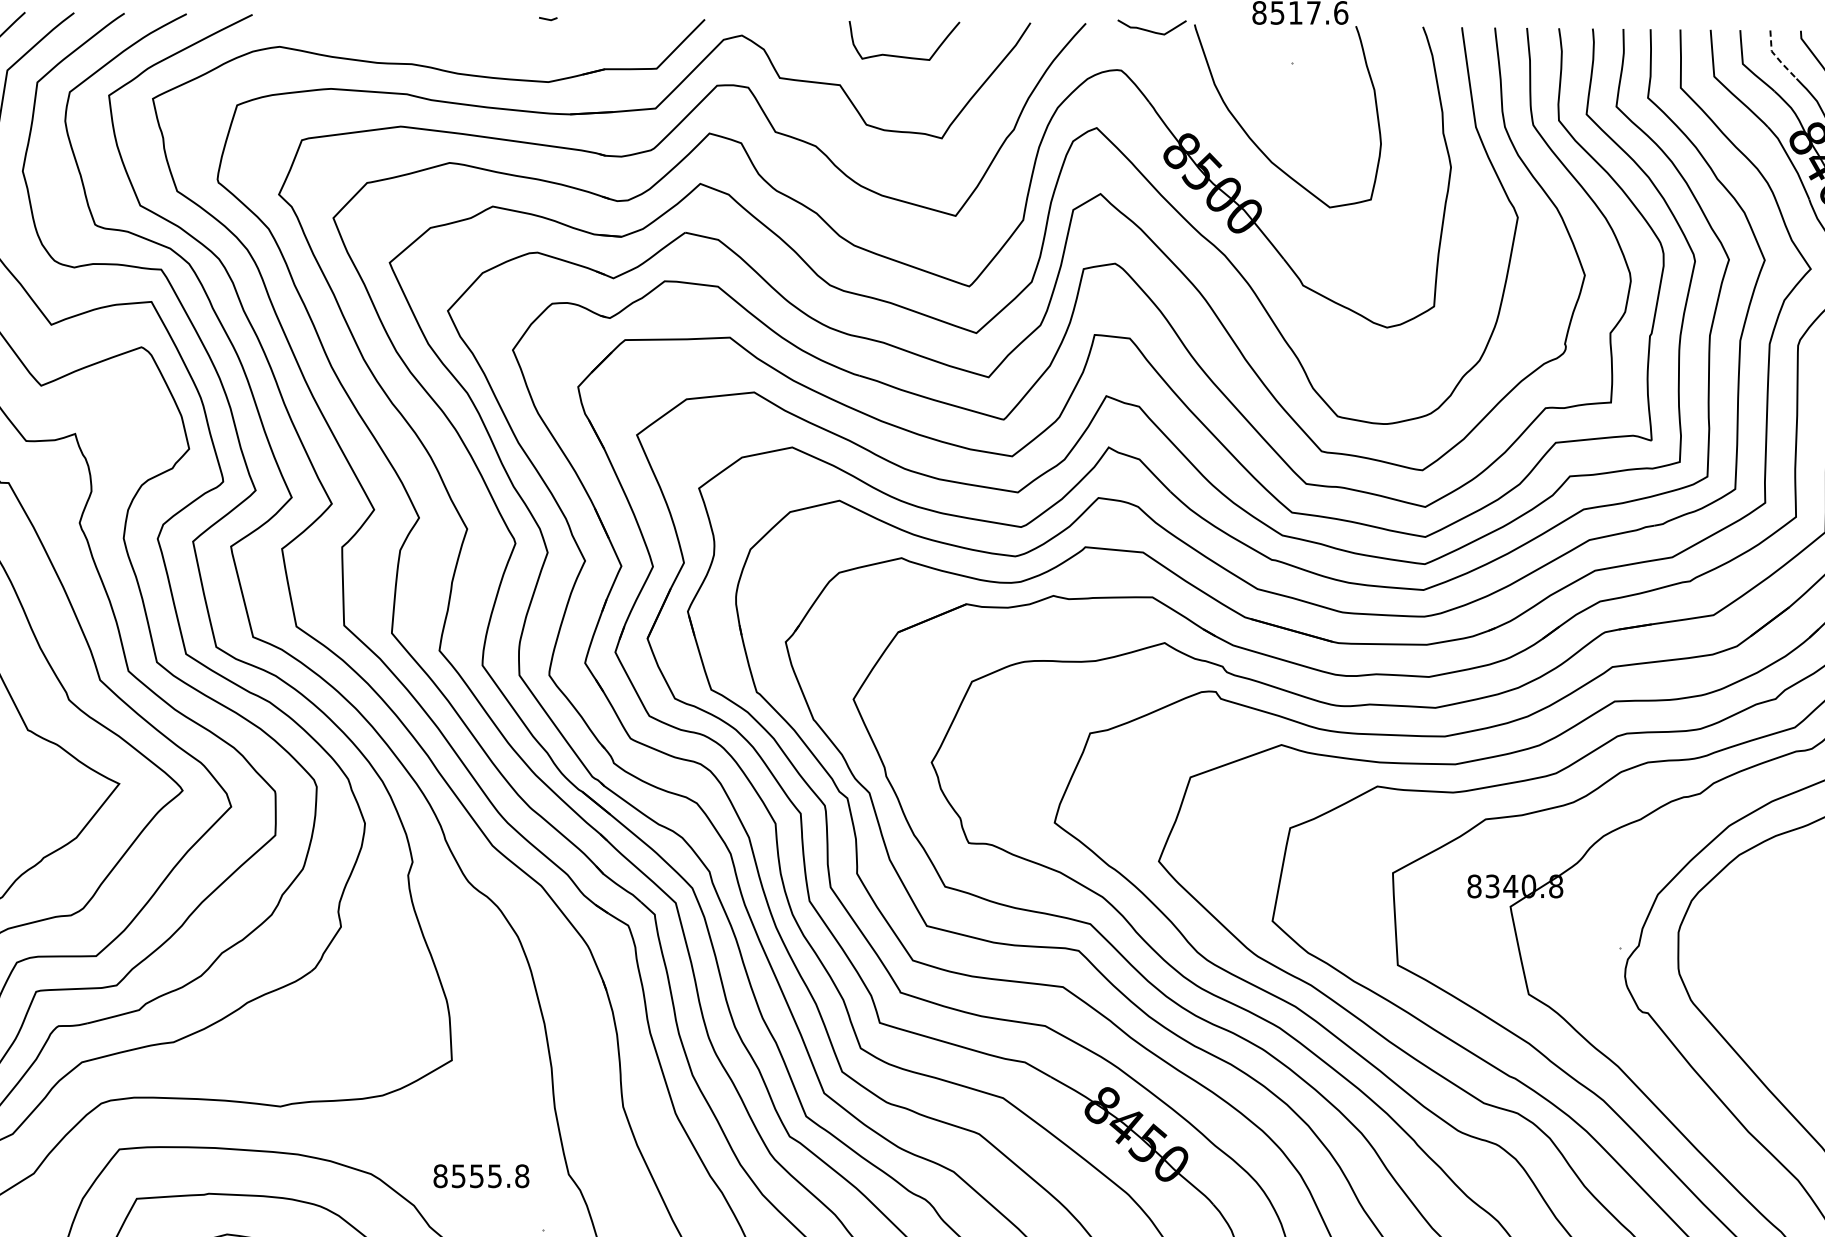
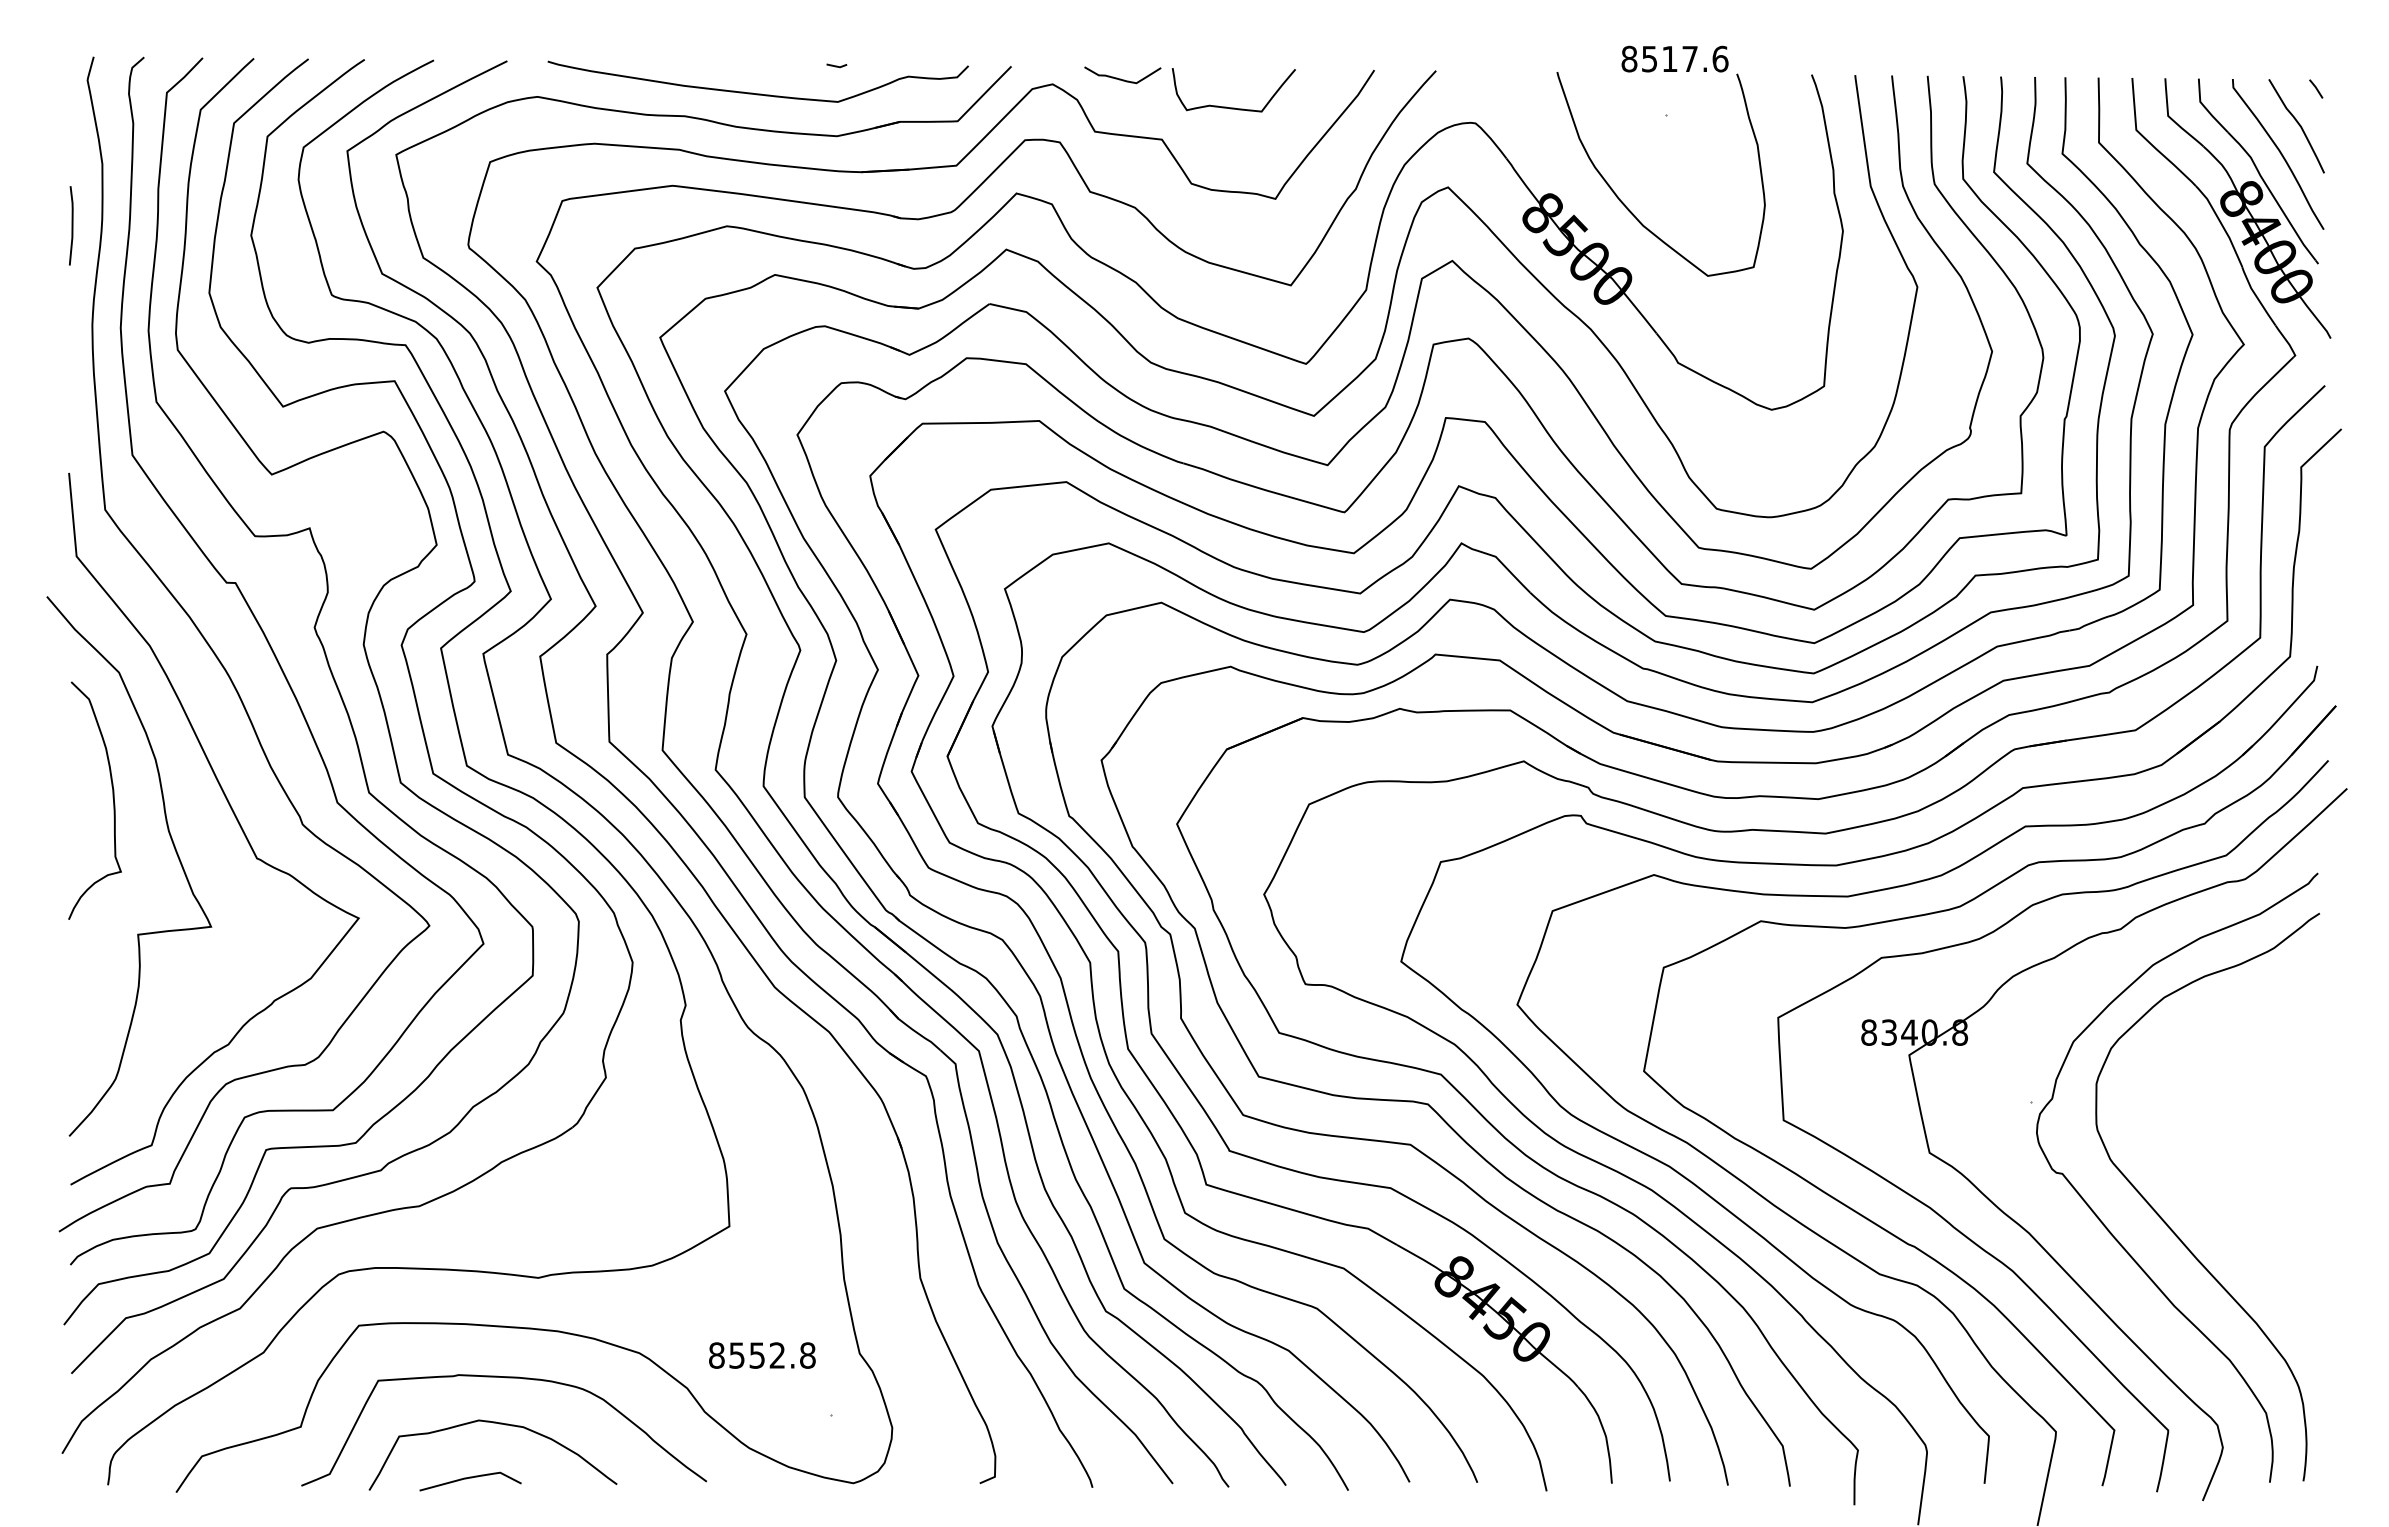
curve: (1150, 30) -> (1120, 78), moved
curve: (477, 43) -> (757, 93), added
line: (1777, 57) -> (2206, 108), dashed -> solid
text: (494, 1176) -> (776, 1355), 8555.8 -> 8552.8

